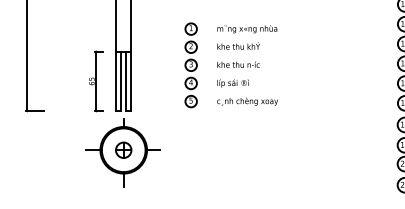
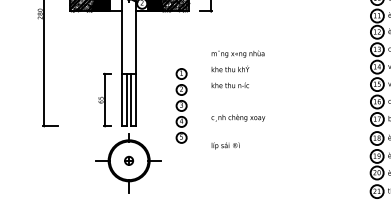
part: (191, 64) -> (181, 105), moved
text: (233, 82) -> (225, 145), moved
part: (122, 149) -> (128, 160), size x0.6

